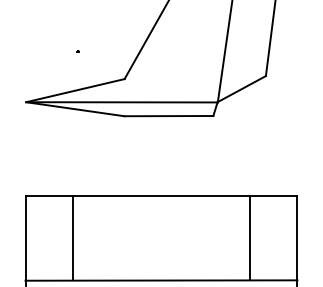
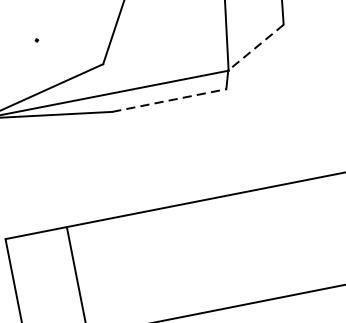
line: (241, 89) -> (255, 48), solid -> dashed
line: (168, 116) -> (168, 101), solid -> dashed
line: (250, 238) -> (304, 236), removed

